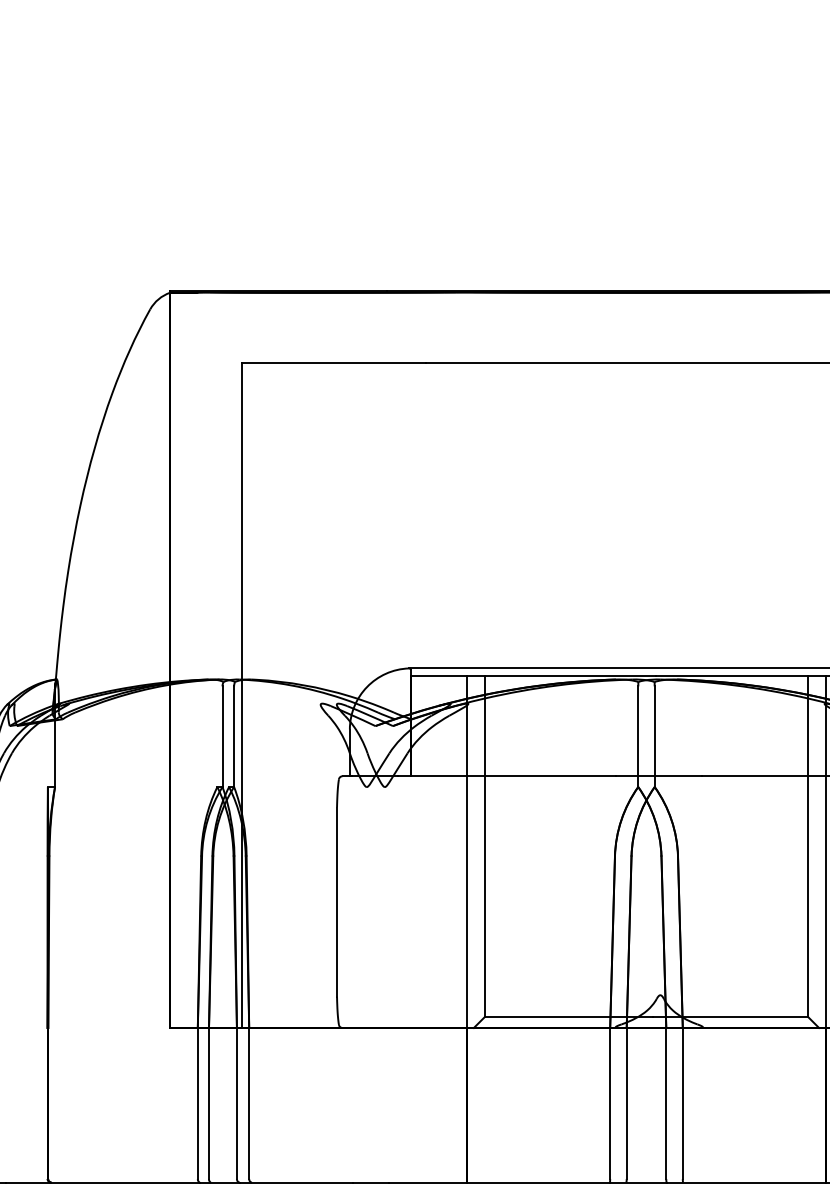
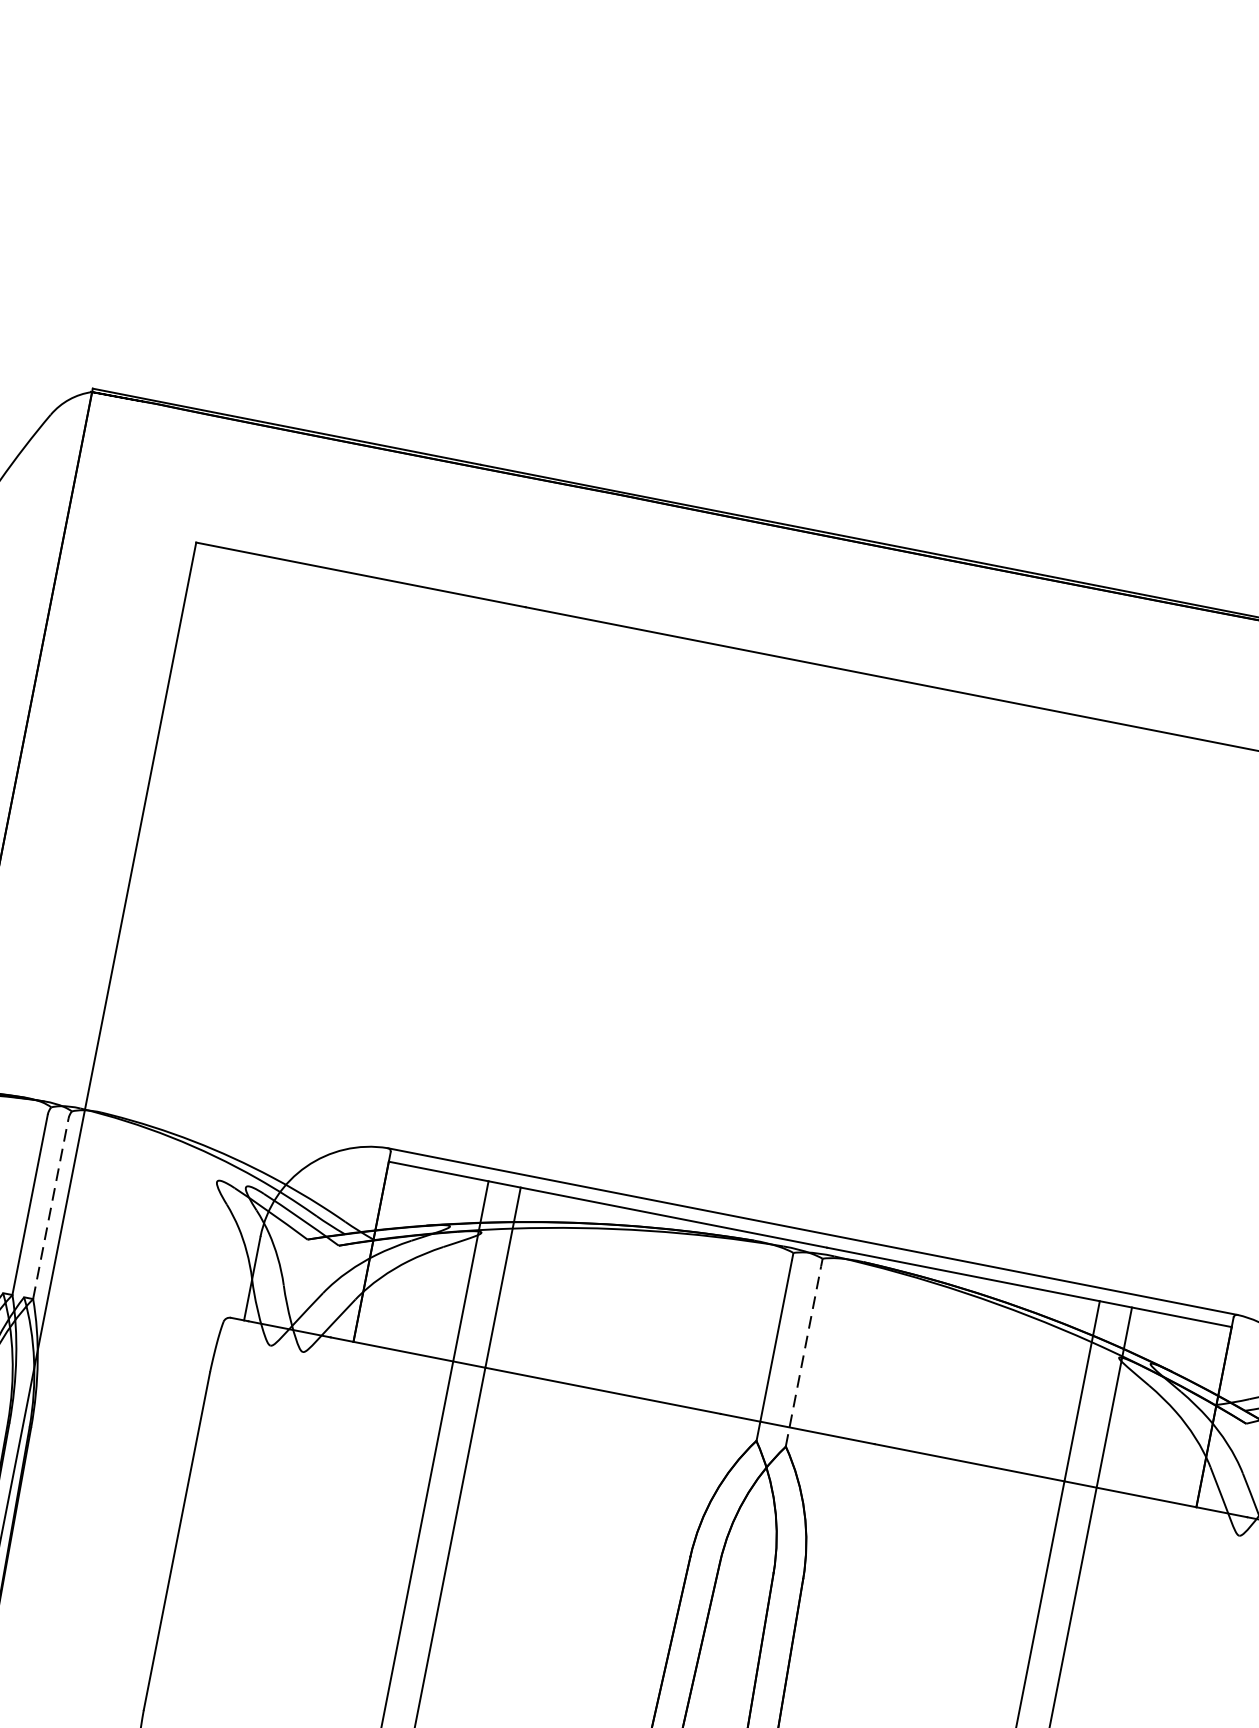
line: (234, 736) -> (51, 1208), solid -> dashed
line: (654, 736) -> (803, 1356), solid -> dashed

